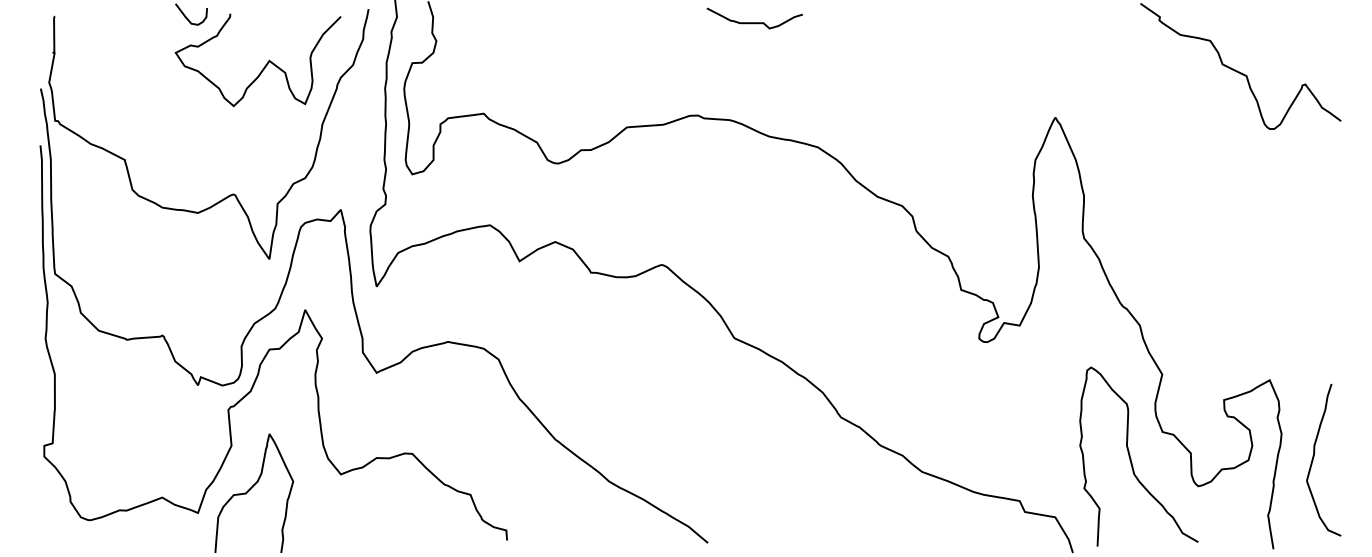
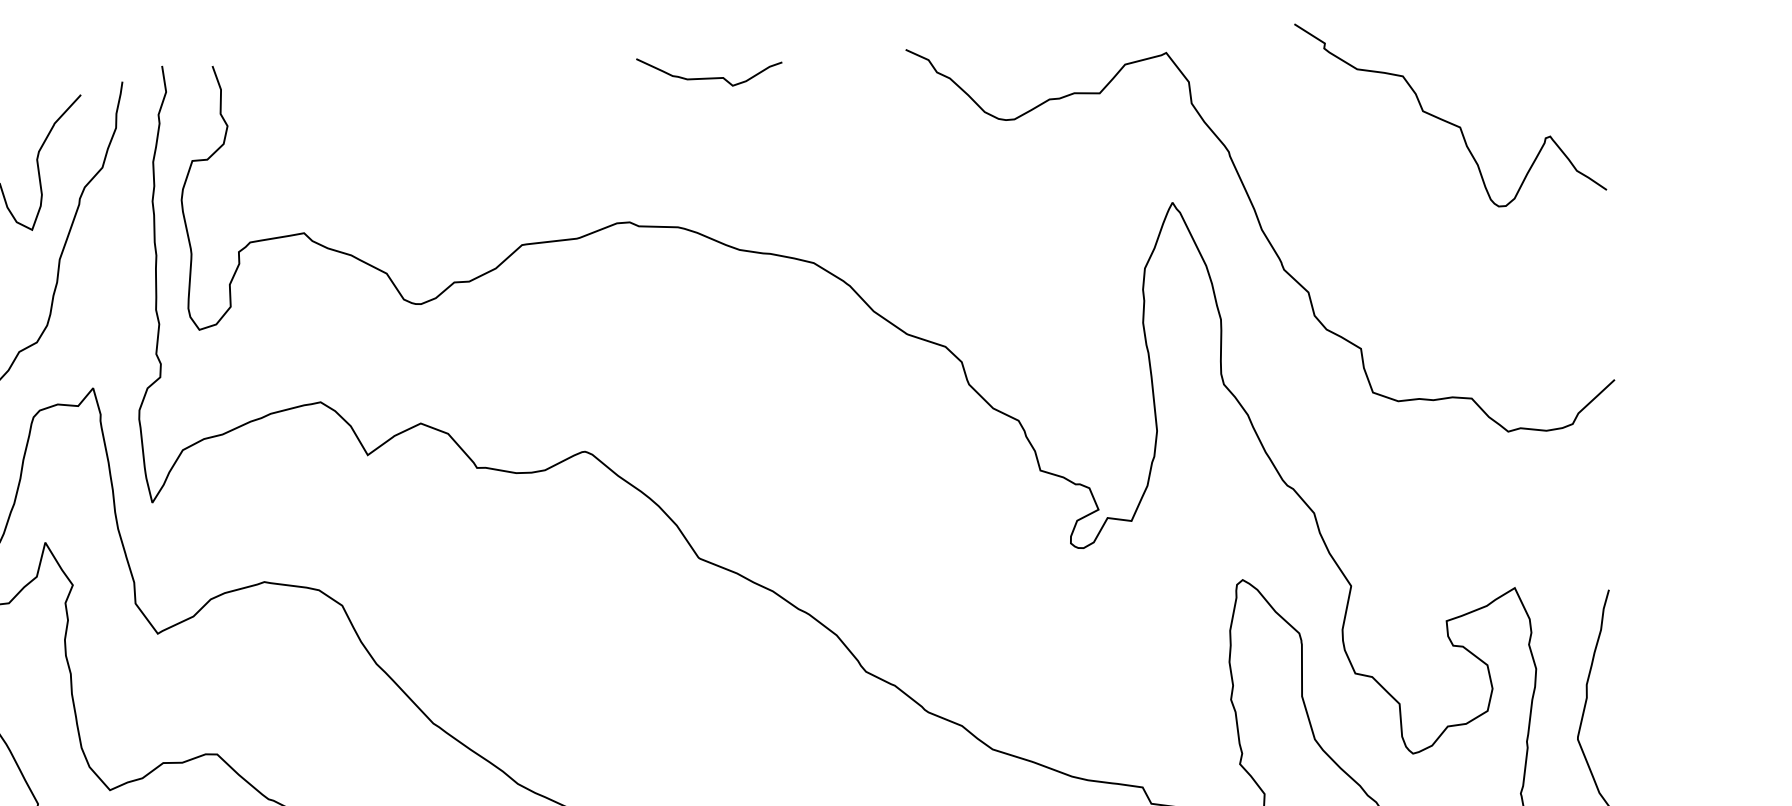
curve: (1114, 142) -> (1263, 236), added

